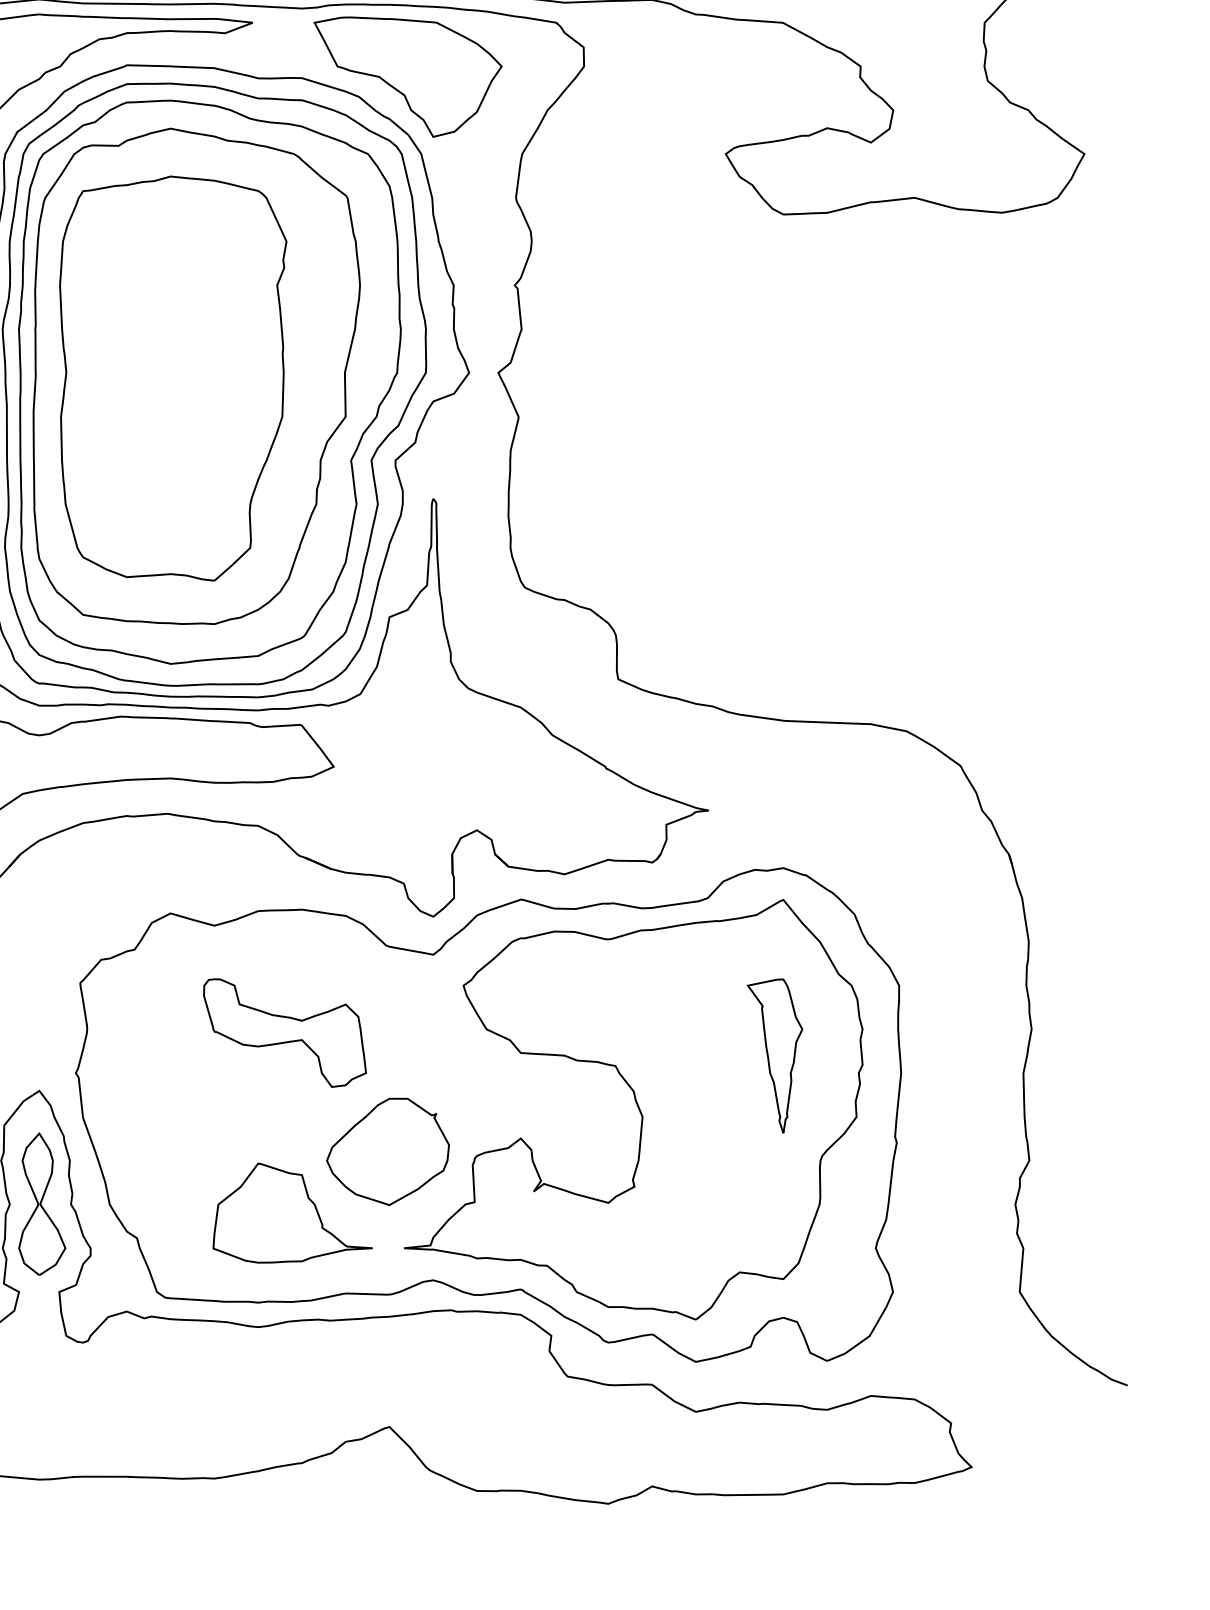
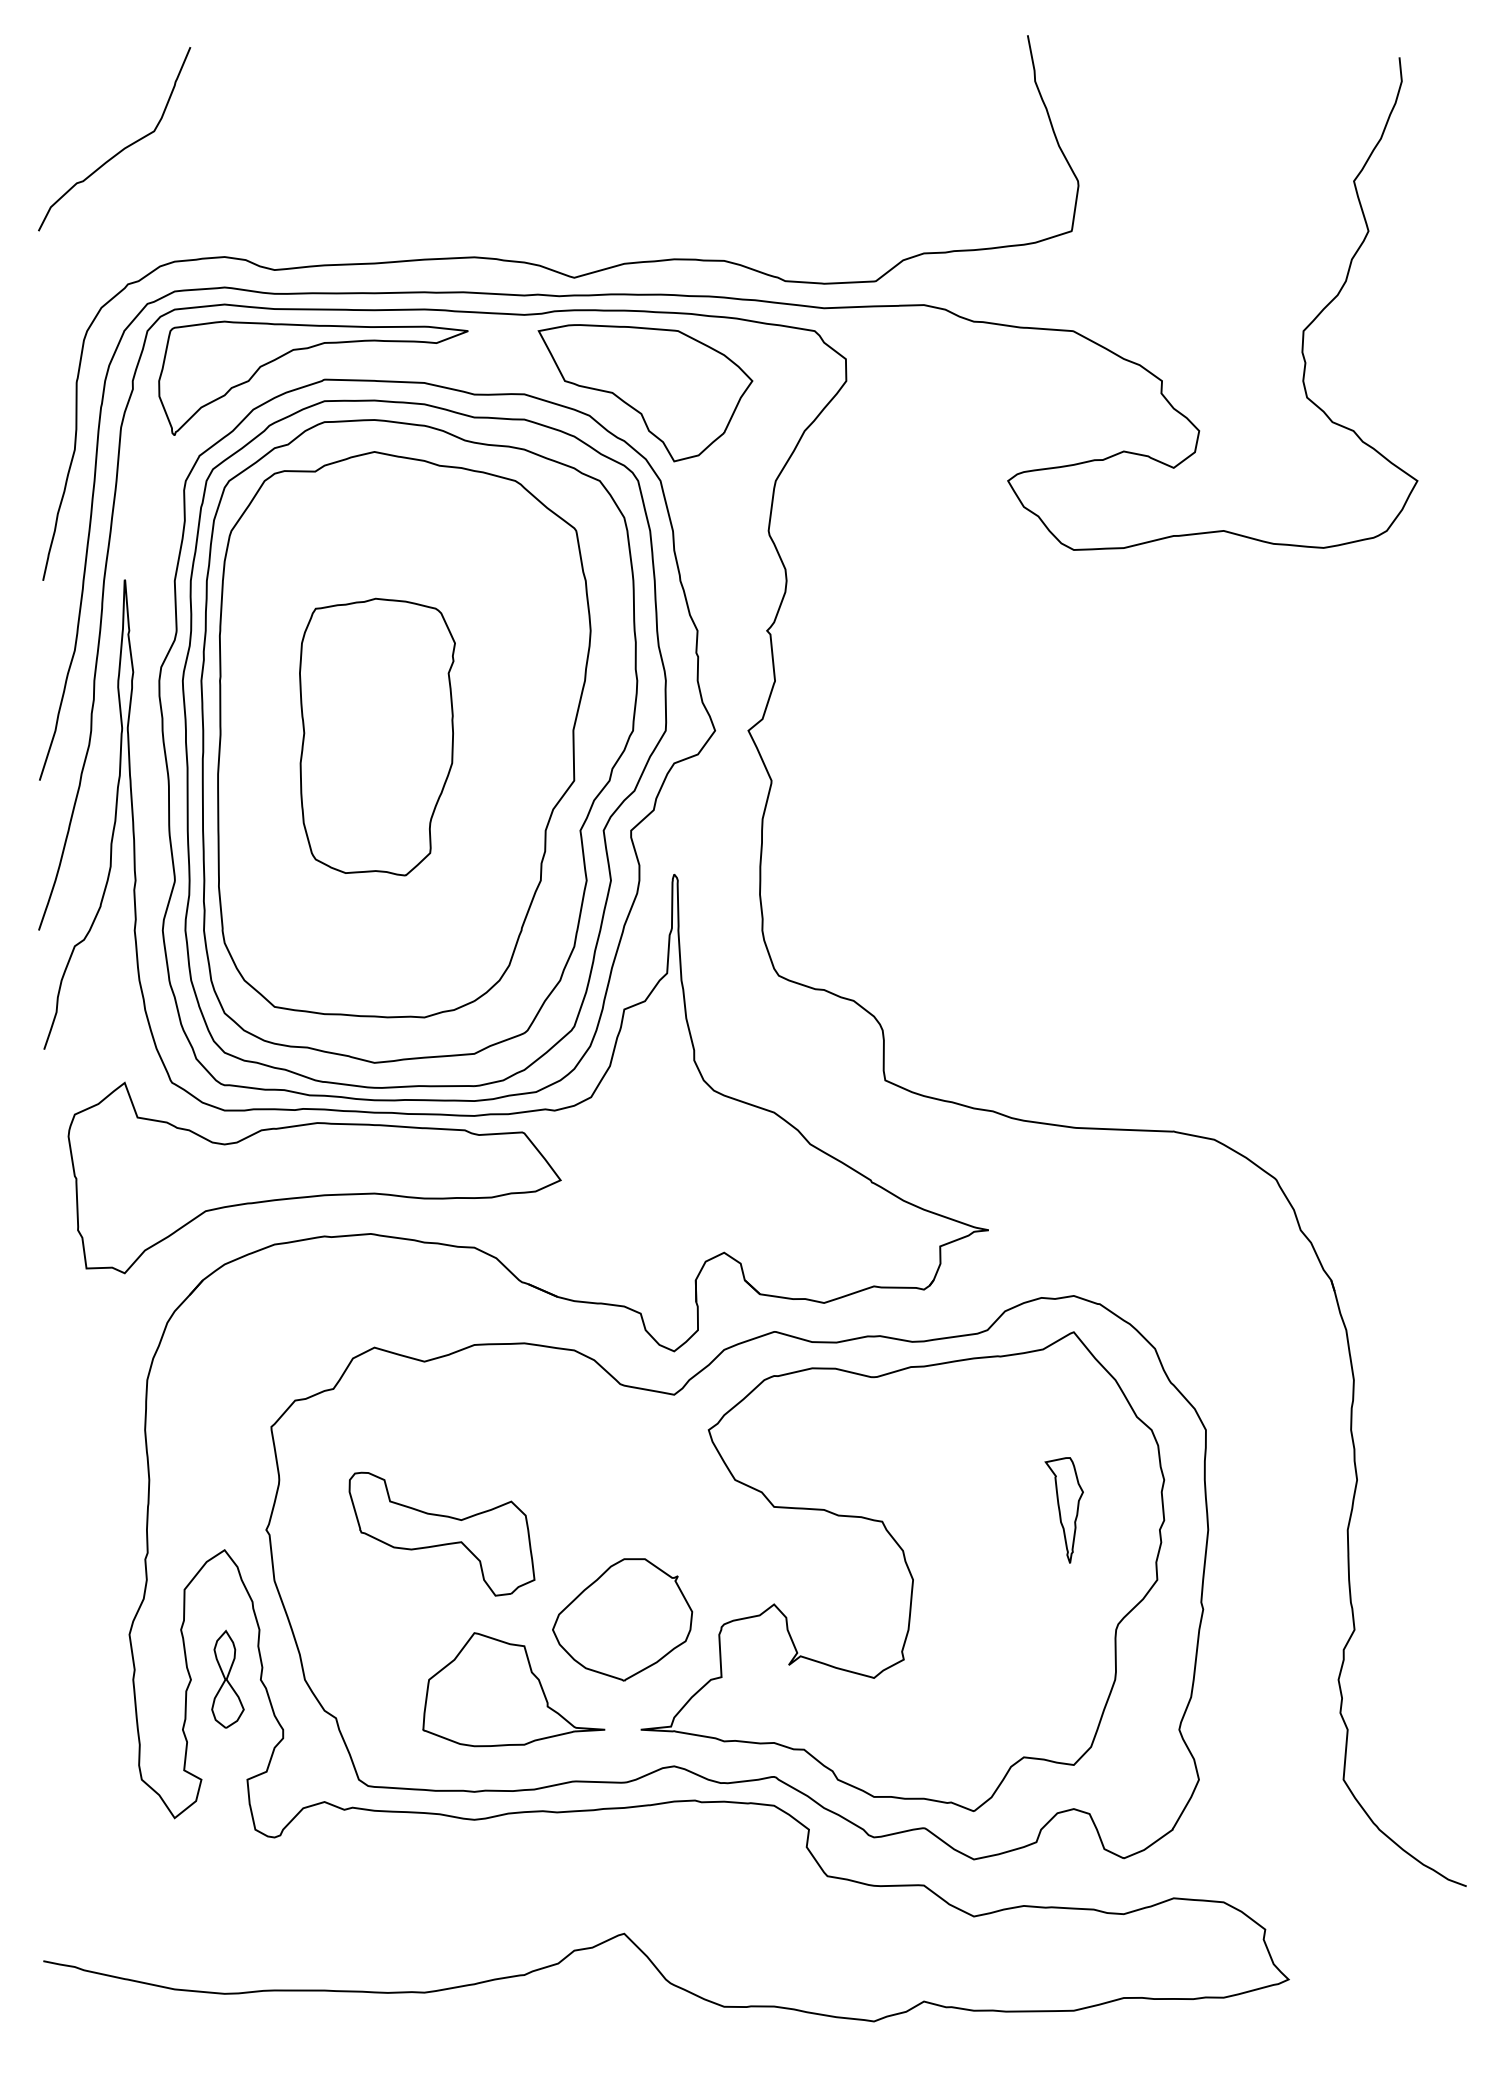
part: (173, 377) -> (377, 736), size x0.6
part: (284, 1032) -> (441, 1533), moved
part: (775, 1056) -> (1064, 1510), size x0.6
part: (41, 1204) -> (227, 1679), size x0.6

